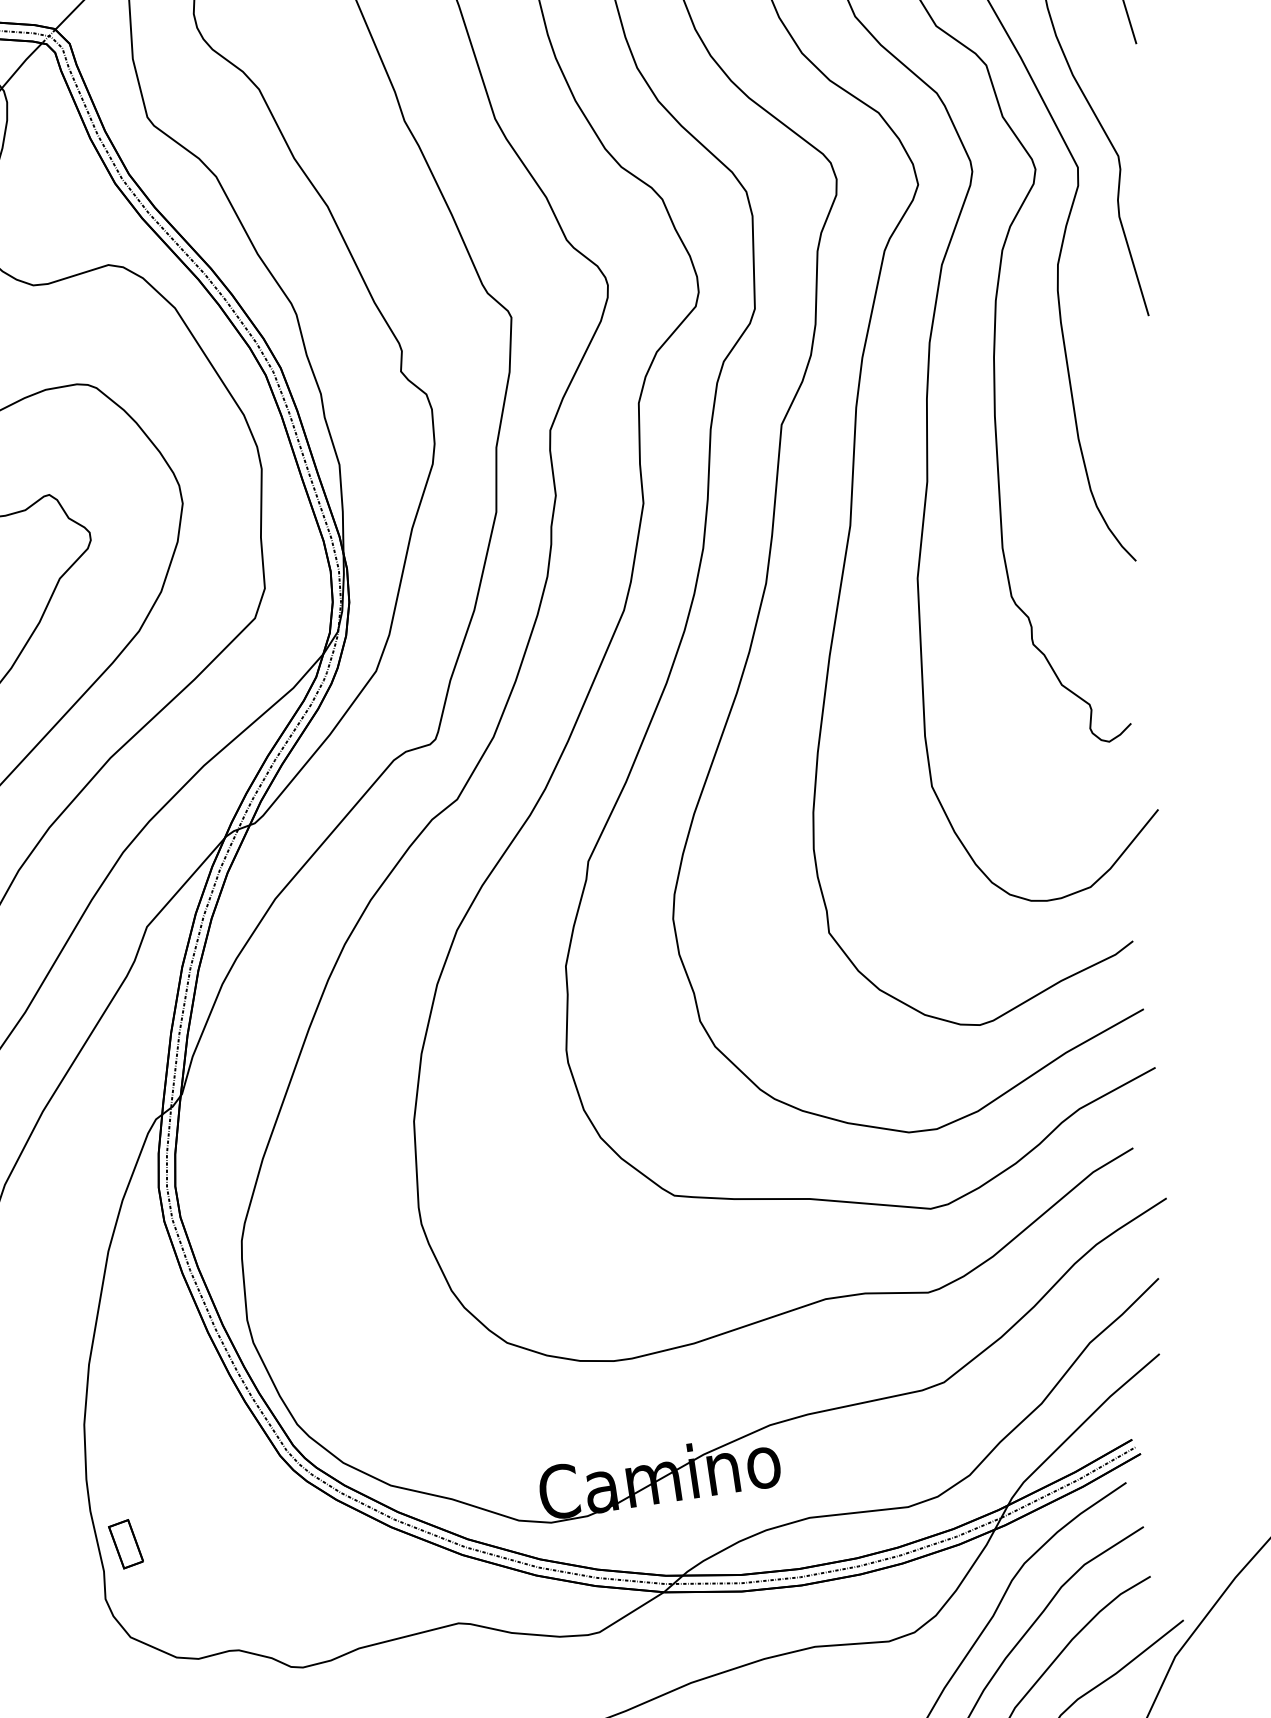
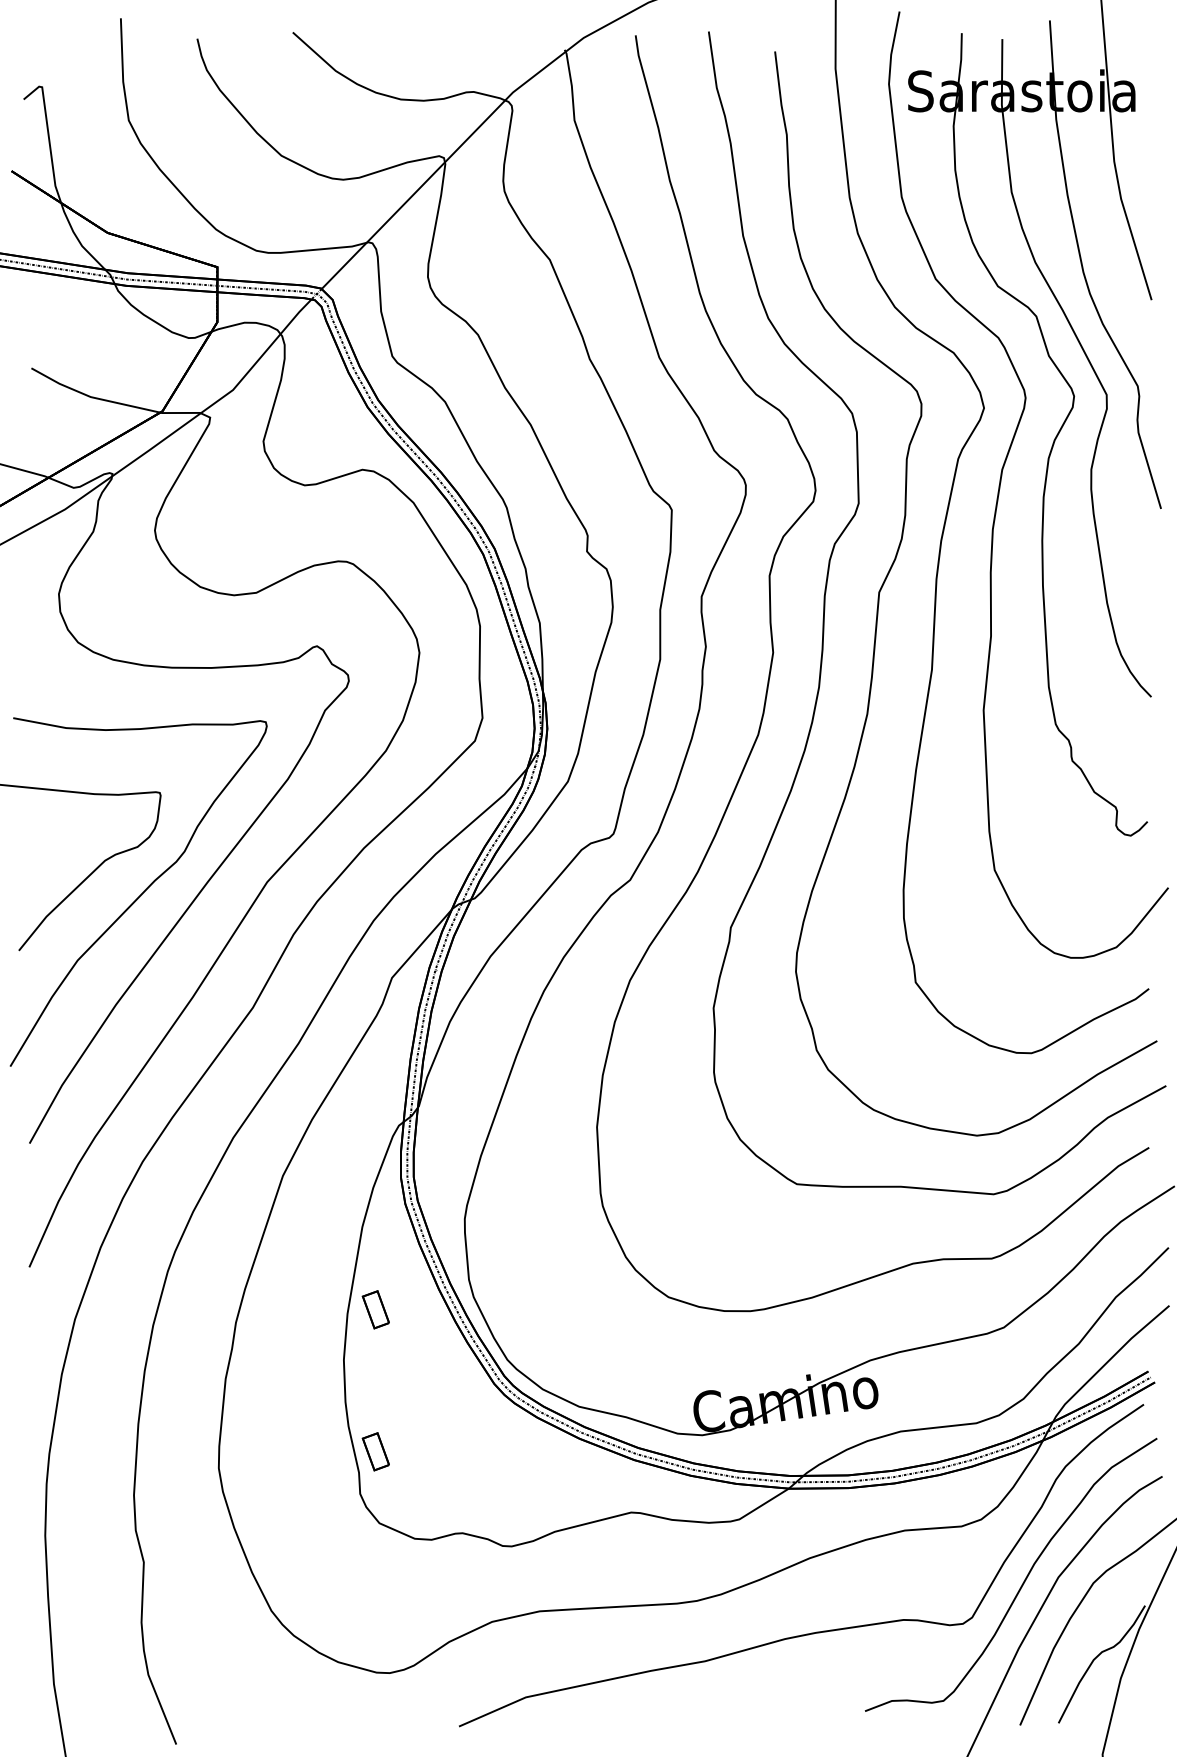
part: (125, 1358) -> (375, 1309), added

